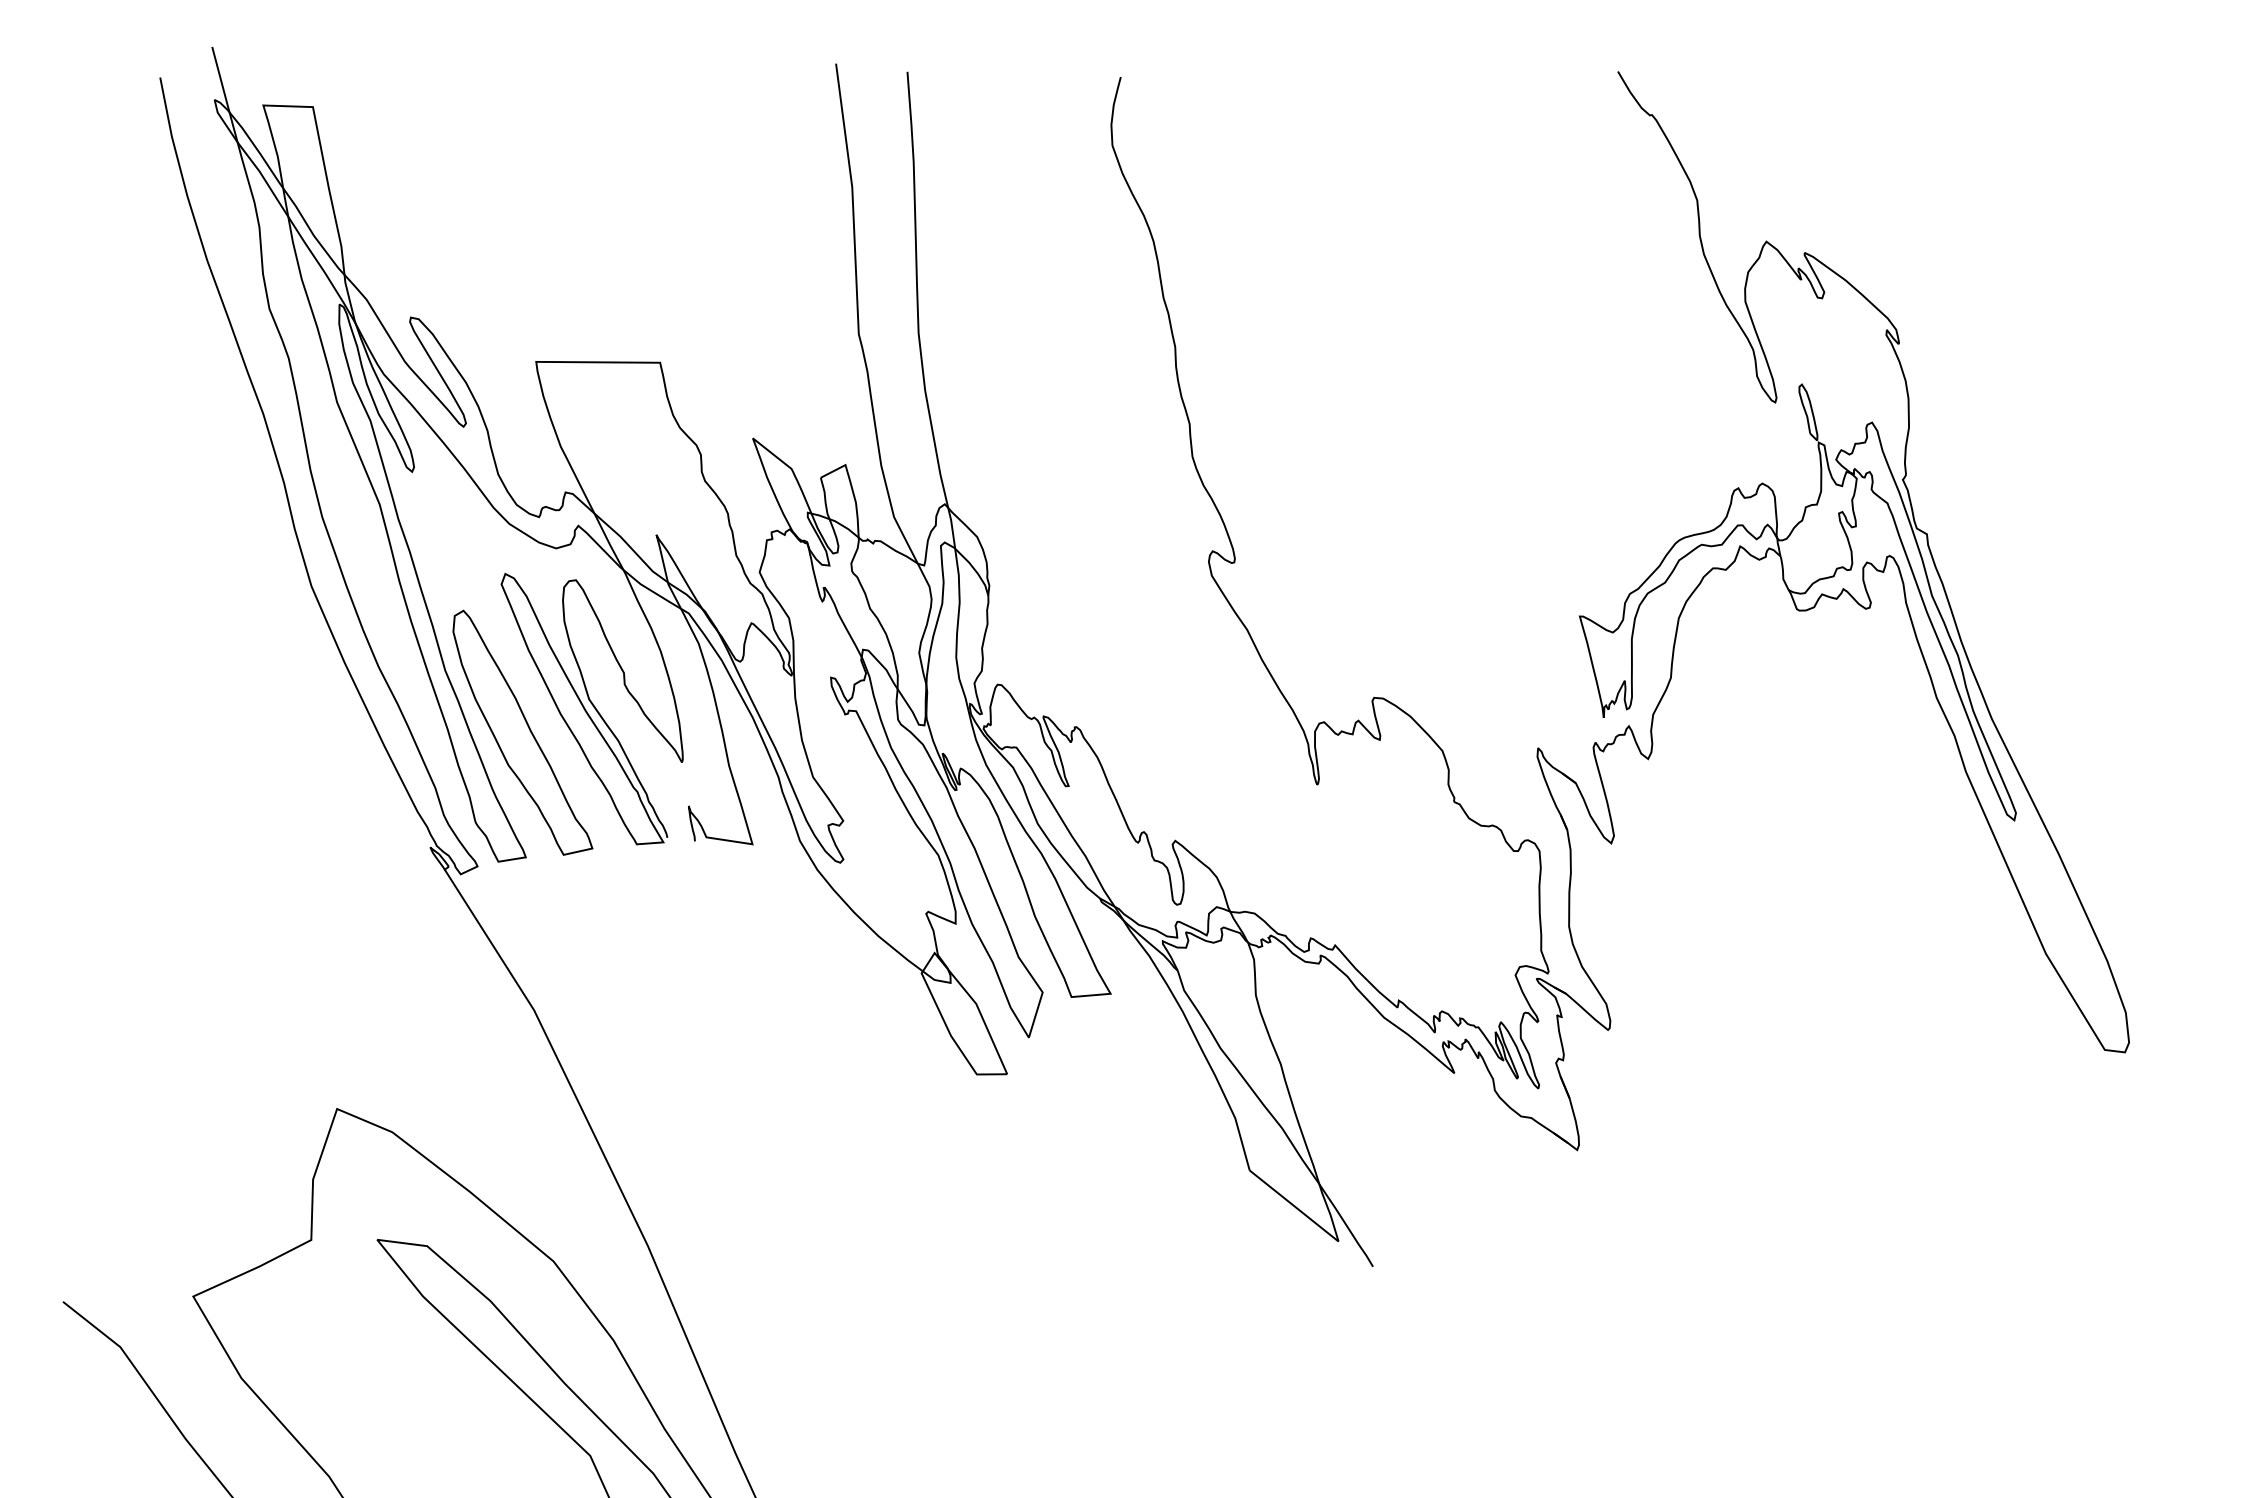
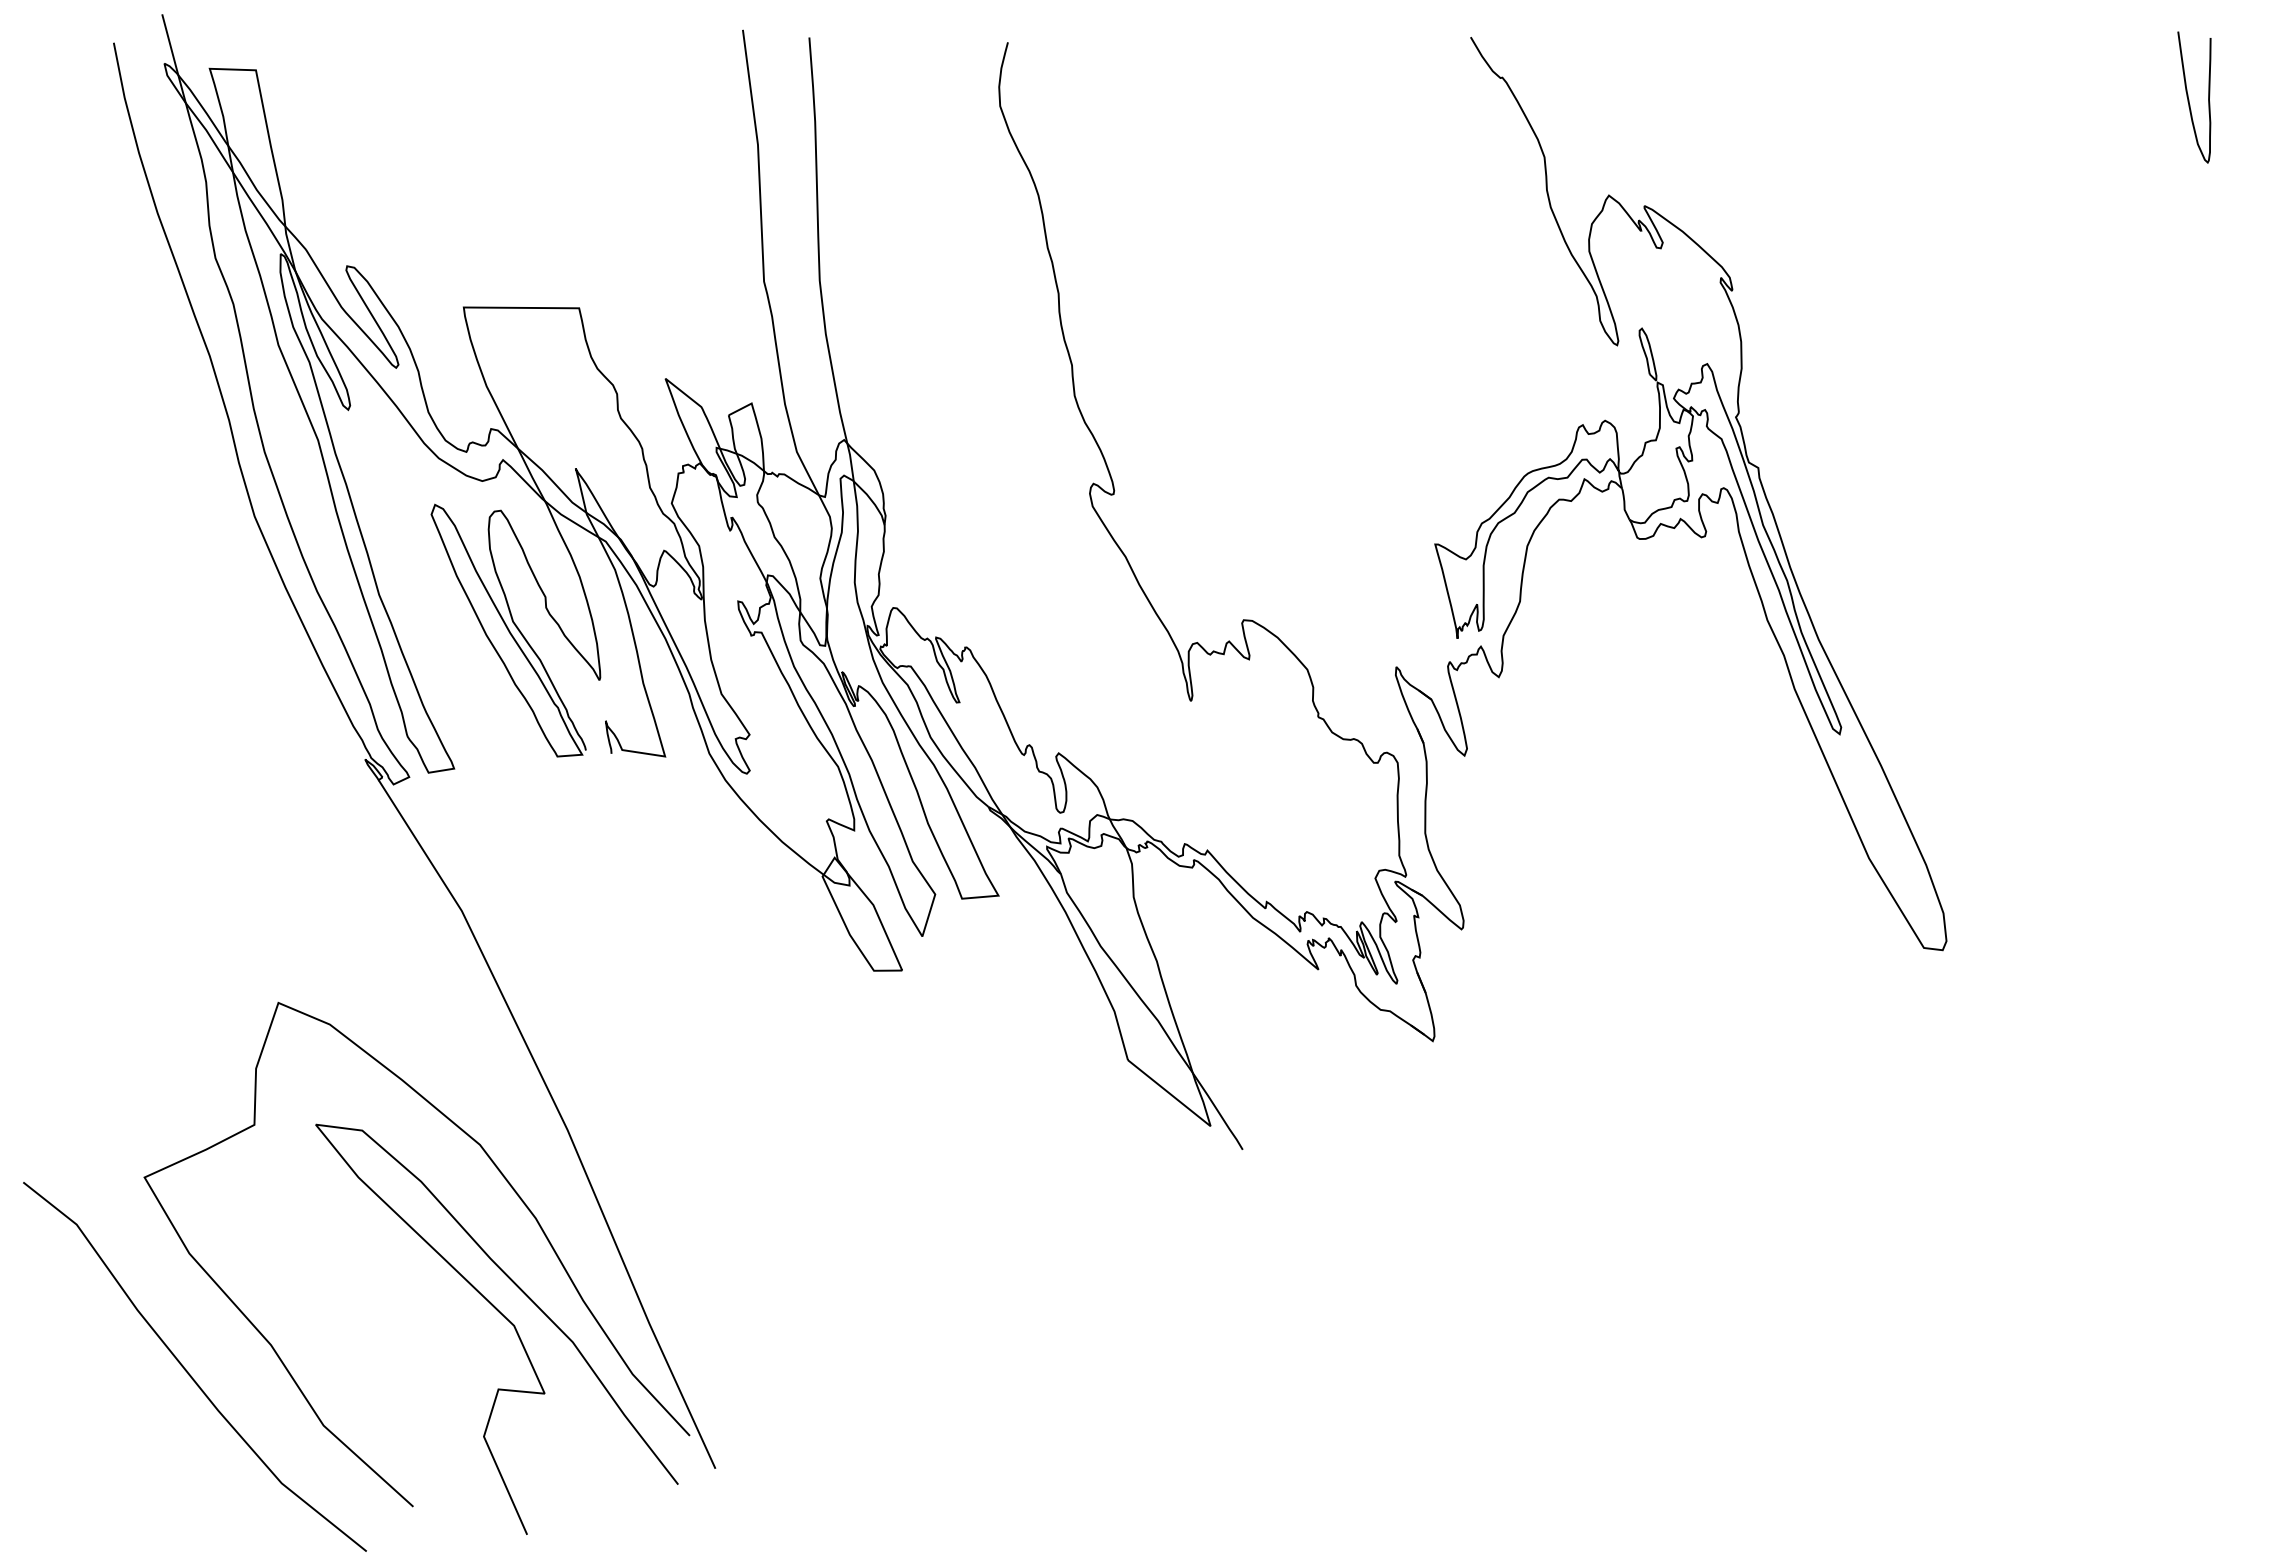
part: (523, 732) -> (451, 652), removed

